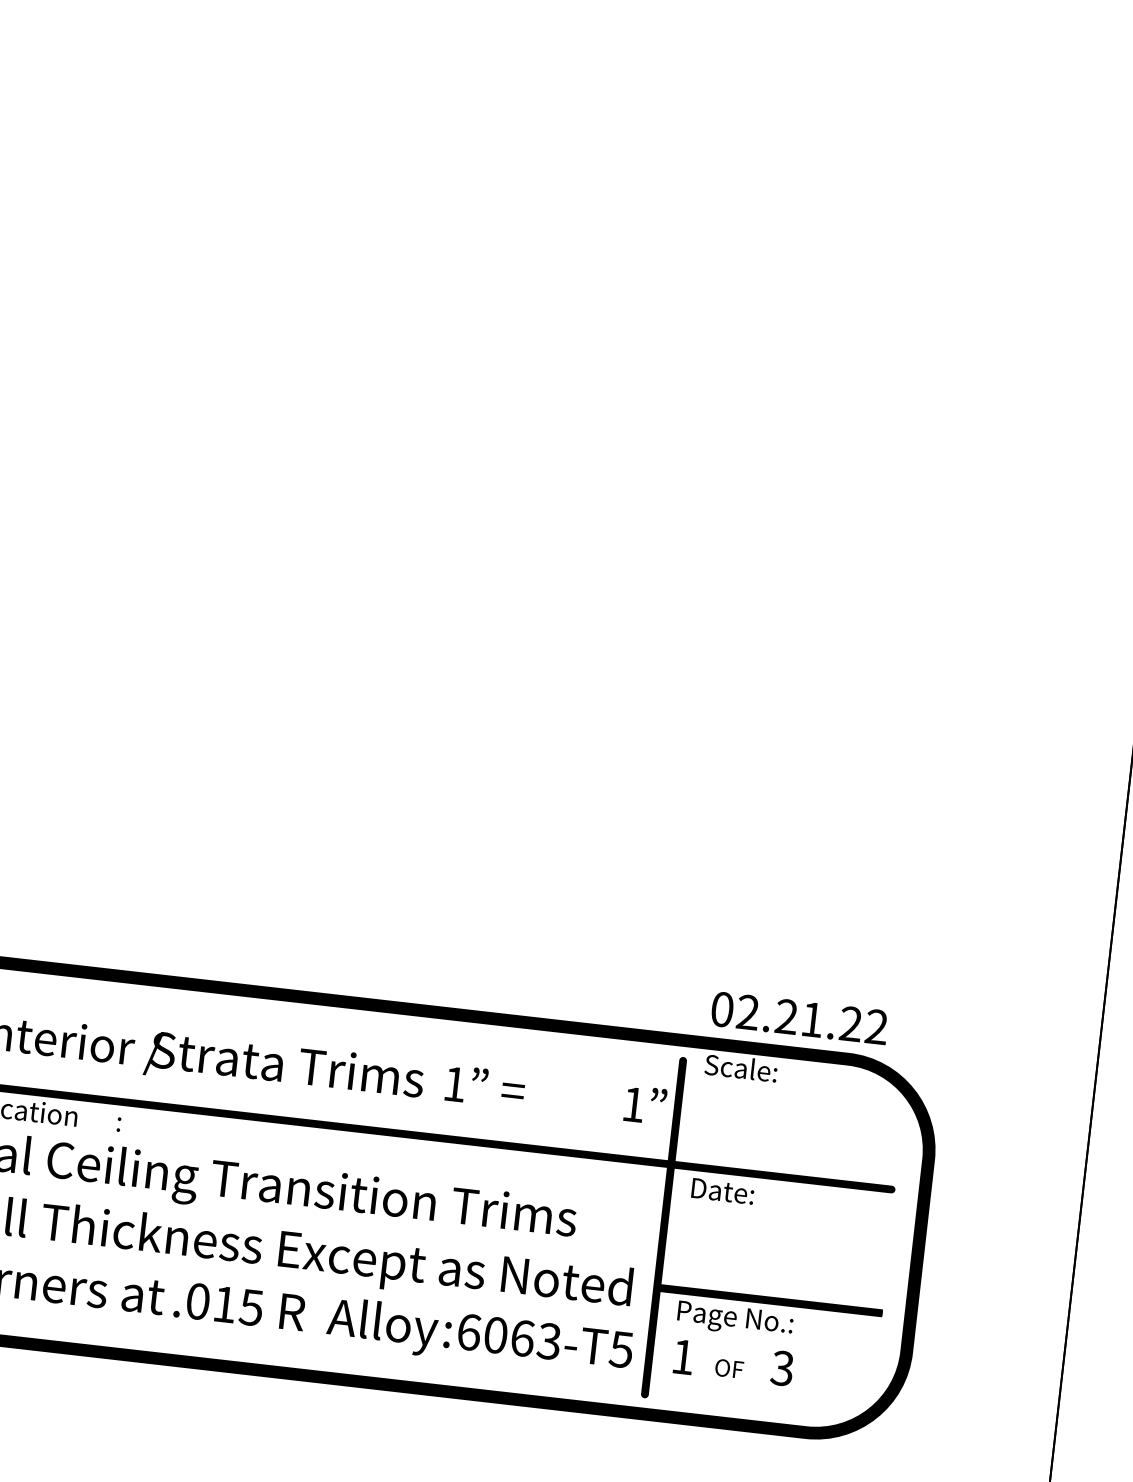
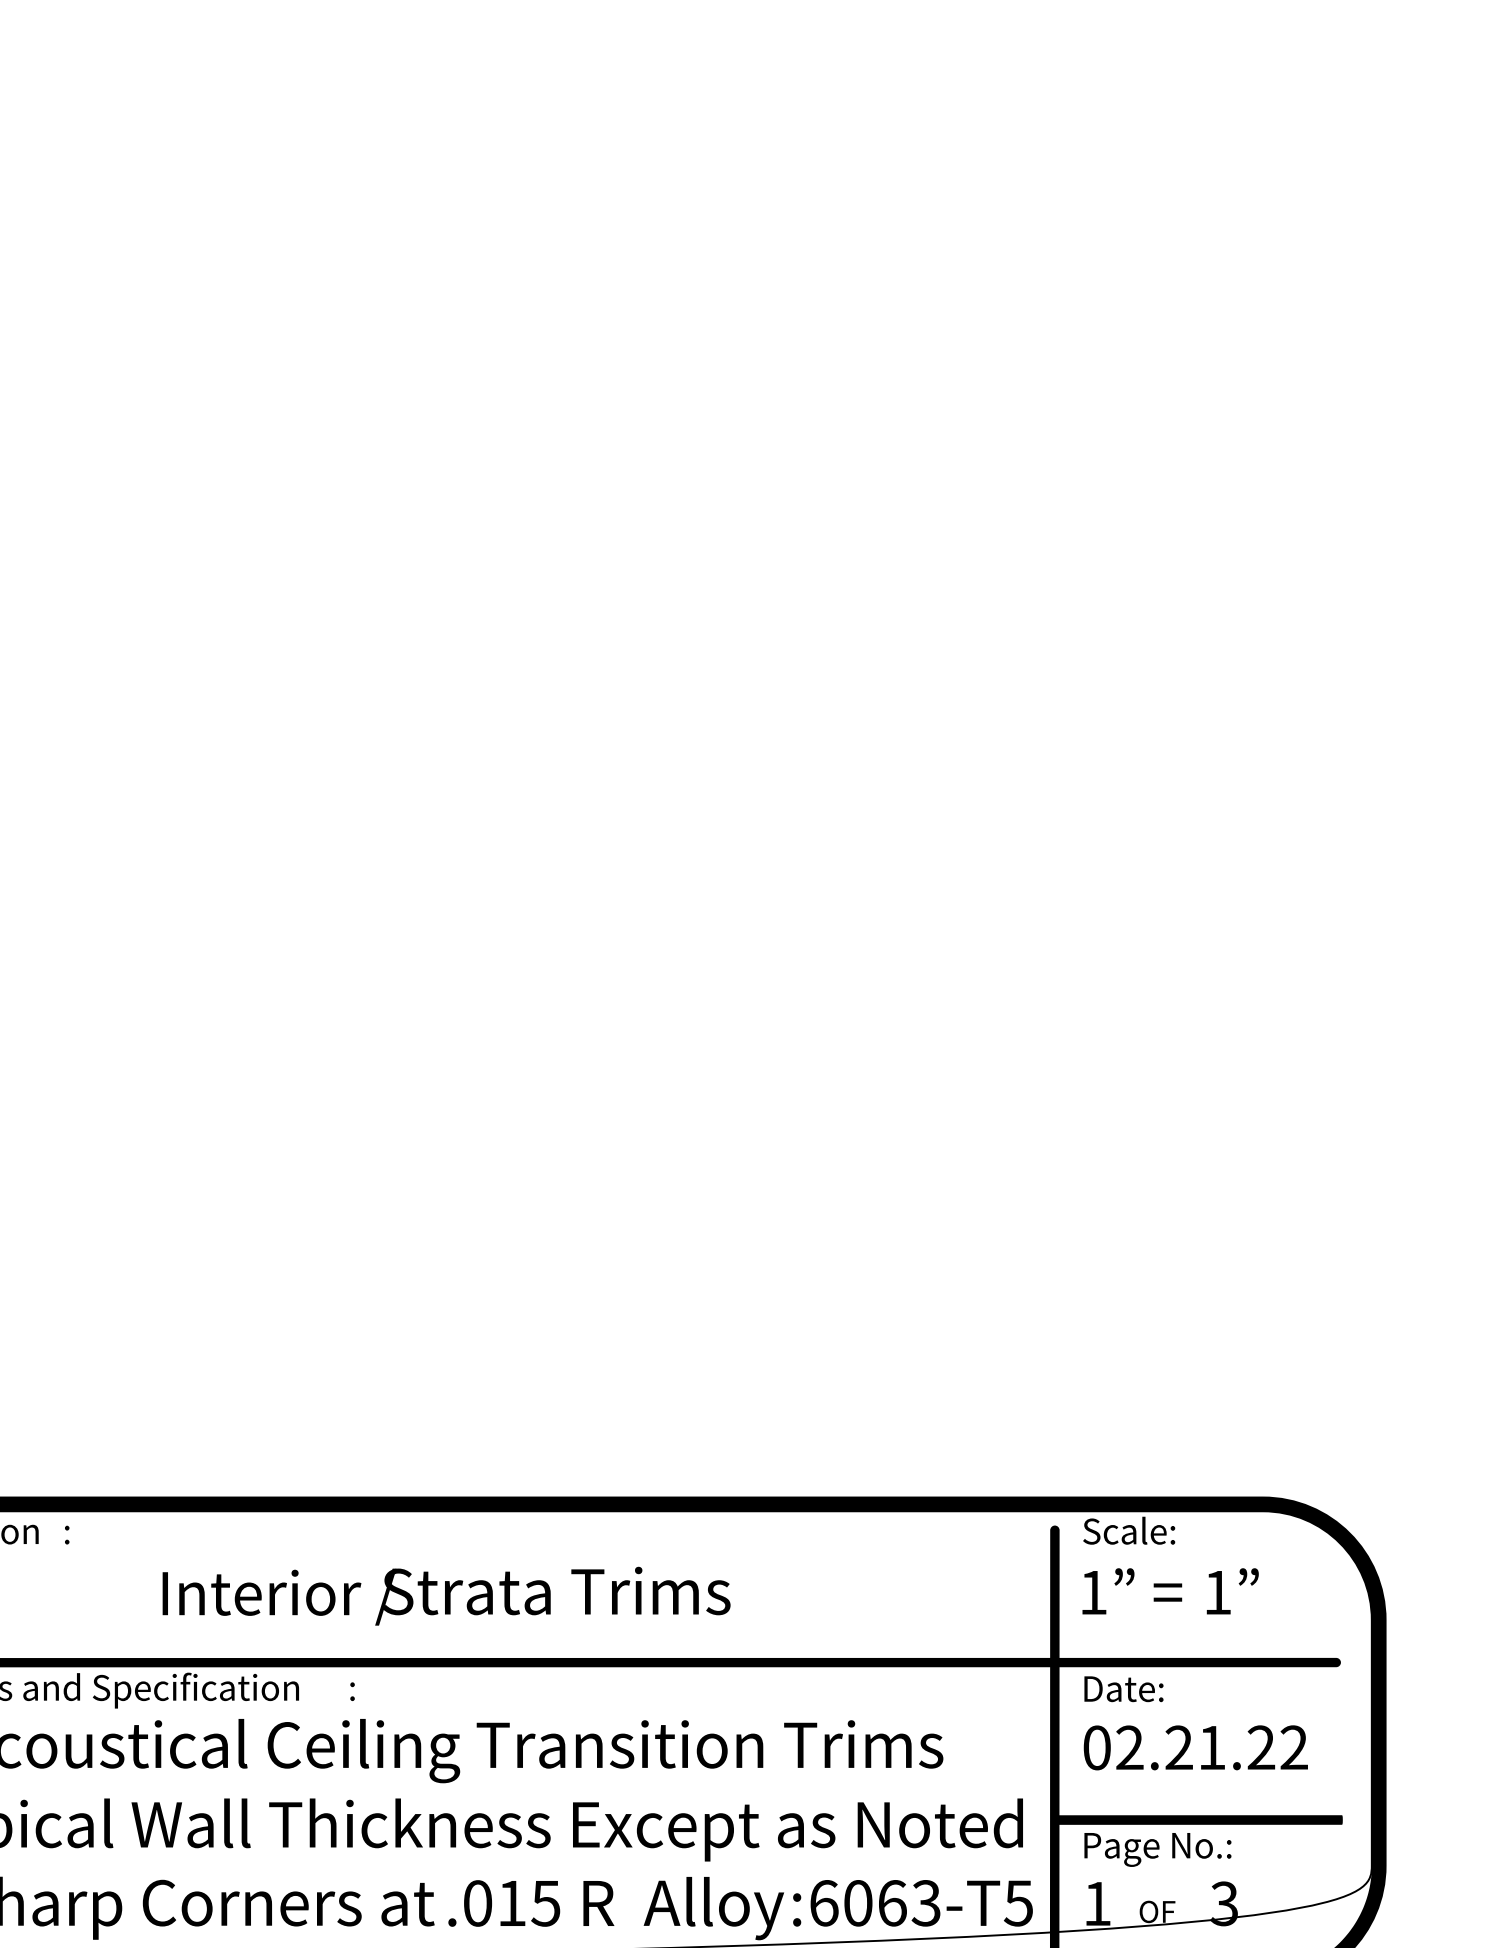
text: (799, 1018) -> (1195, 1747), moved
text: (485, 1086) -> (1132, 1591), moved
text: (645, 1105) -> (1232, 1591), moved

